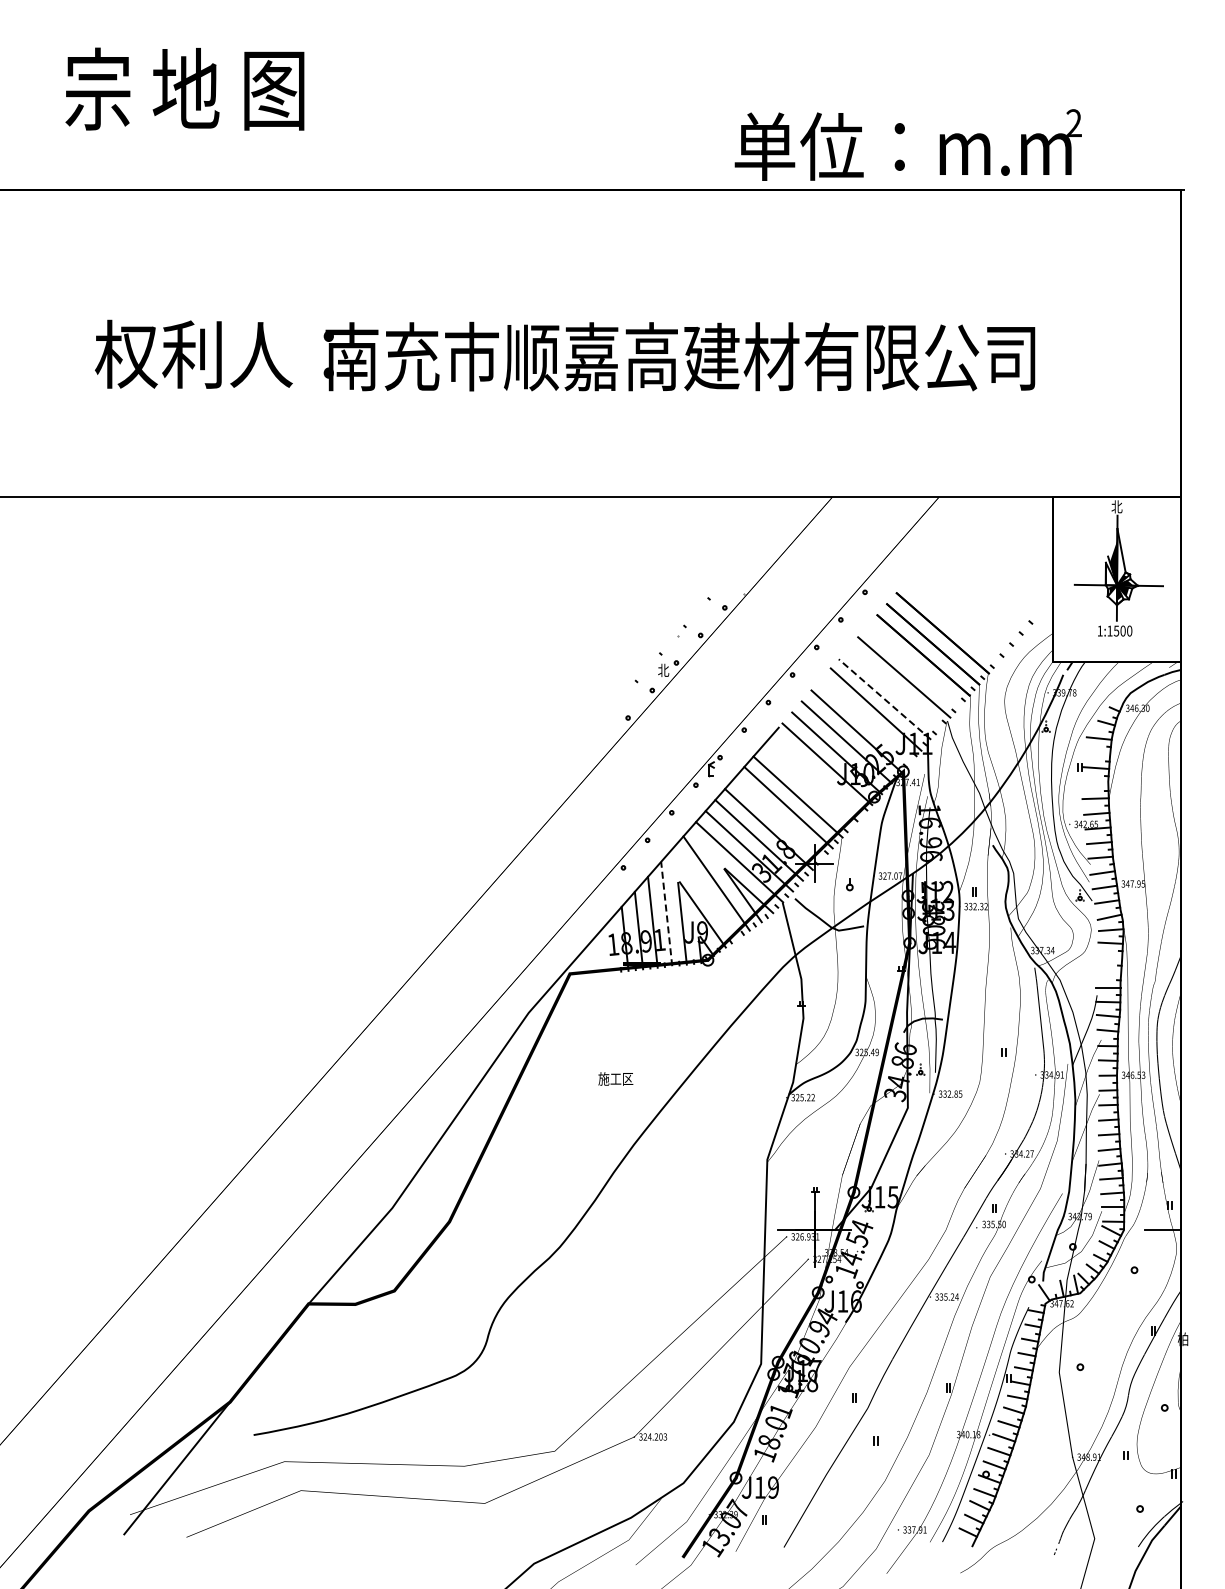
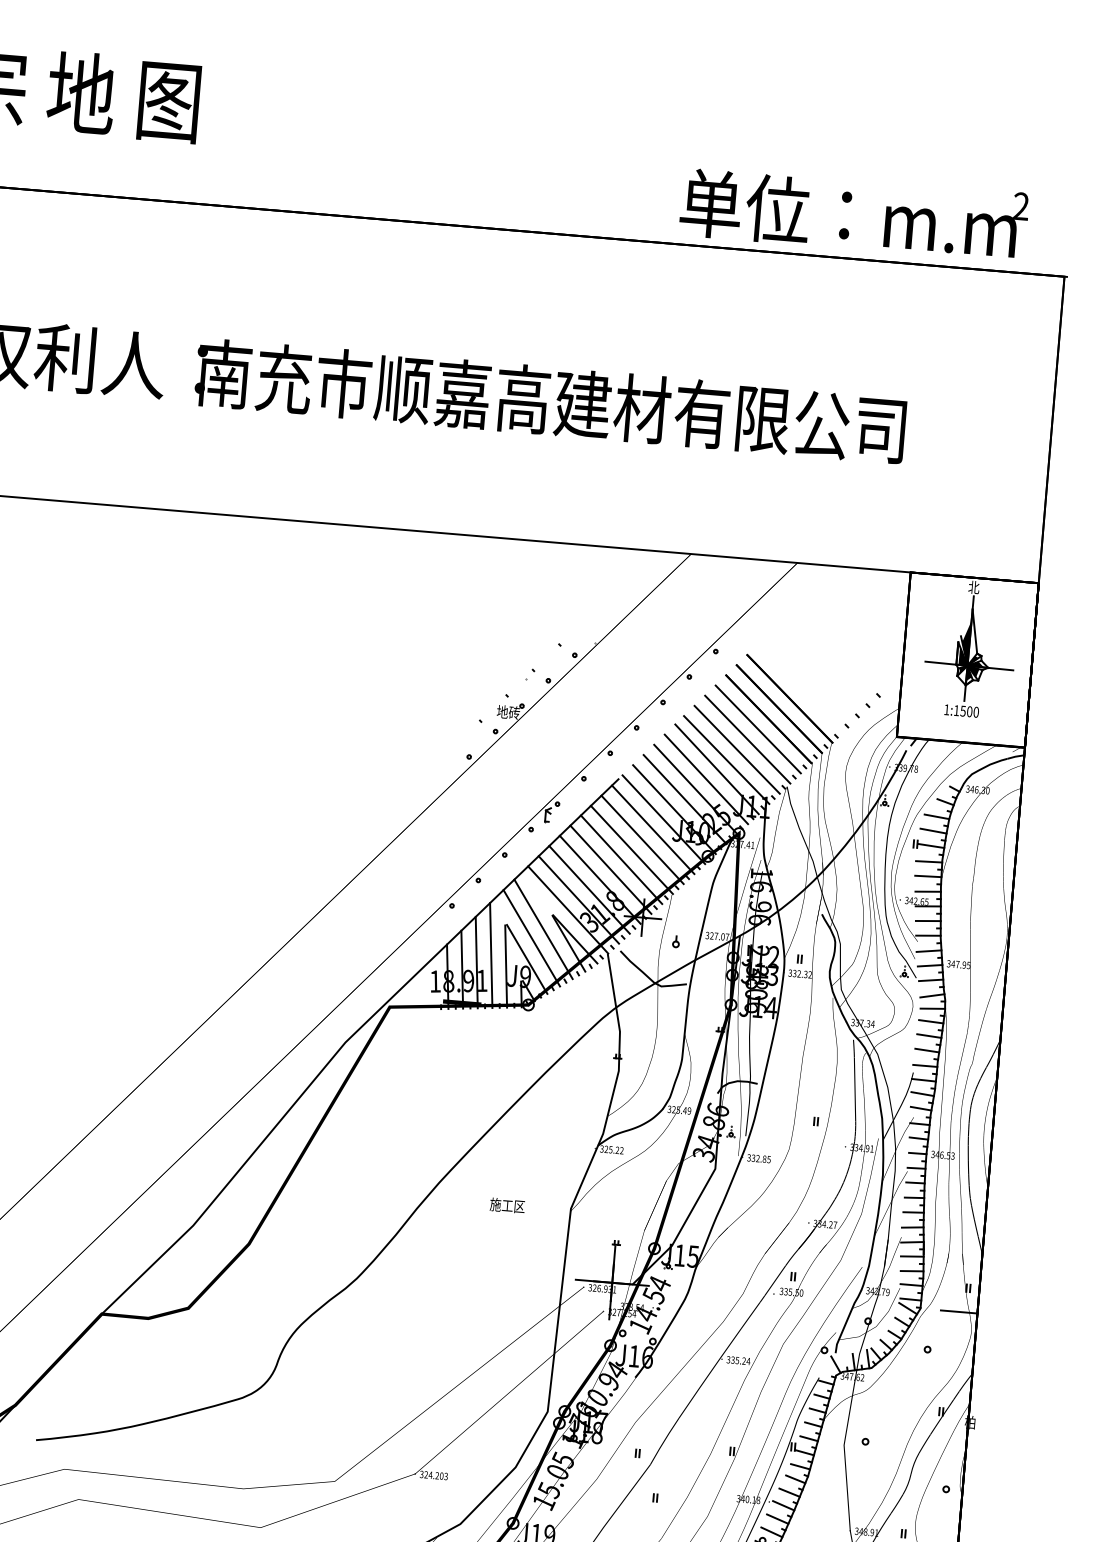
text: (907, 144) -> (853, 213), moved
fill: (1112, 576) -> (963, 656), added
line: (913, 666) -> (757, 729), added
text: (663, 669) -> (508, 711), 北 -> 地砖
line: (894, 688) -> (737, 749), added
line: (884, 699) -> (726, 759), dashed -> solid
line: (866, 720) -> (706, 779), added
line: (1096, 752) -> (933, 830), added
line: (817, 774) -> (653, 829), added
line: (1095, 783) -> (929, 861), added
line: (807, 785) -> (642, 839), added
line: (778, 818) -> (610, 869), added
line: (705, 893) -> (531, 938), added
line: (666, 913) -> (491, 954), dashed -> solid
line: (1109, 957) -> (928, 1035), added
line: (1109, 972) -> (927, 1050), added
text: (615, 1078) -> (507, 1205), moved
text: (775, 1426) -> (556, 1475), 18.01 -> 15.05

